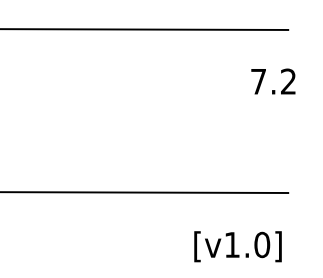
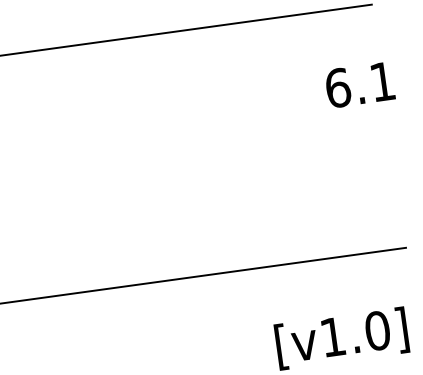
text: (273, 81) -> (360, 84), 7.2 -> 6.1

